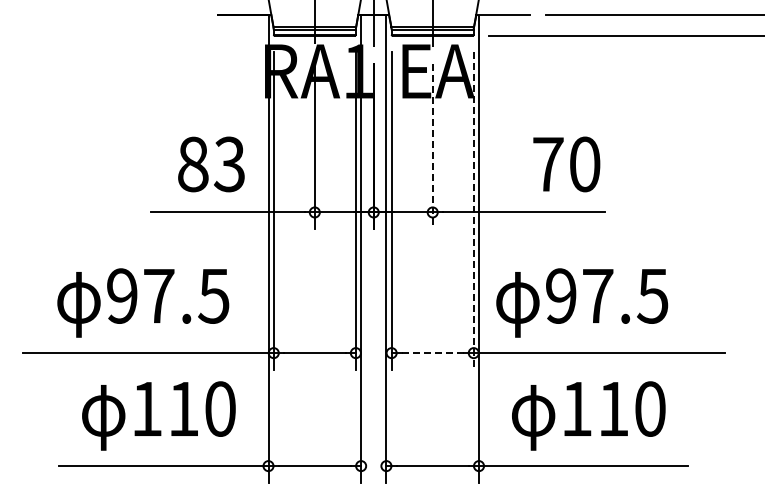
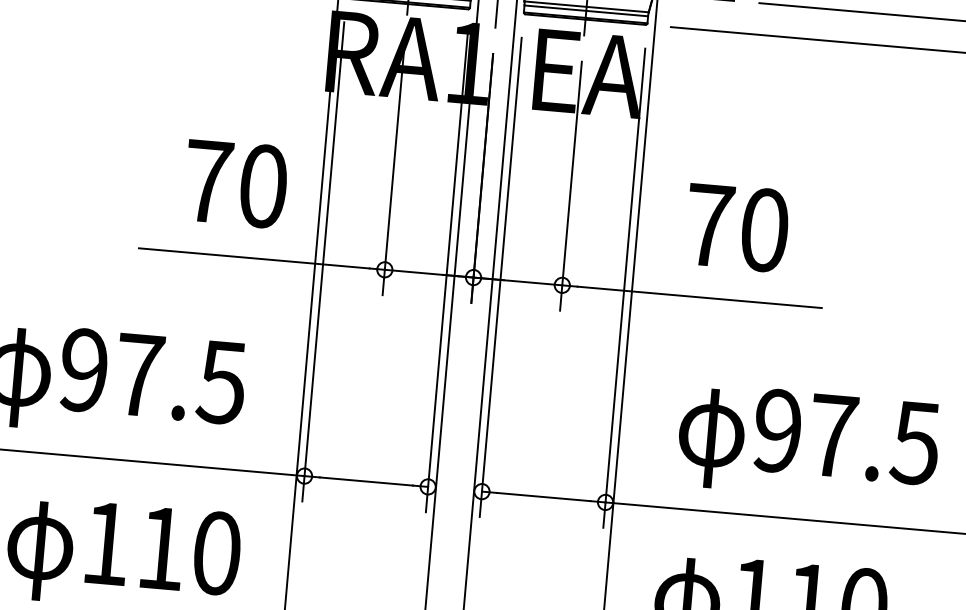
line: (432, 146) -> (570, 186), dashed -> solid
text: (211, 164) -> (235, 184), 83 -> 70
text: (566, 164) -> (736, 227), moved
line: (473, 211) -> (623, 289), dashed -> solid
text: (582, 302) -> (808, 443), moved
line: (432, 353) -> (543, 497), dashed -> solid

